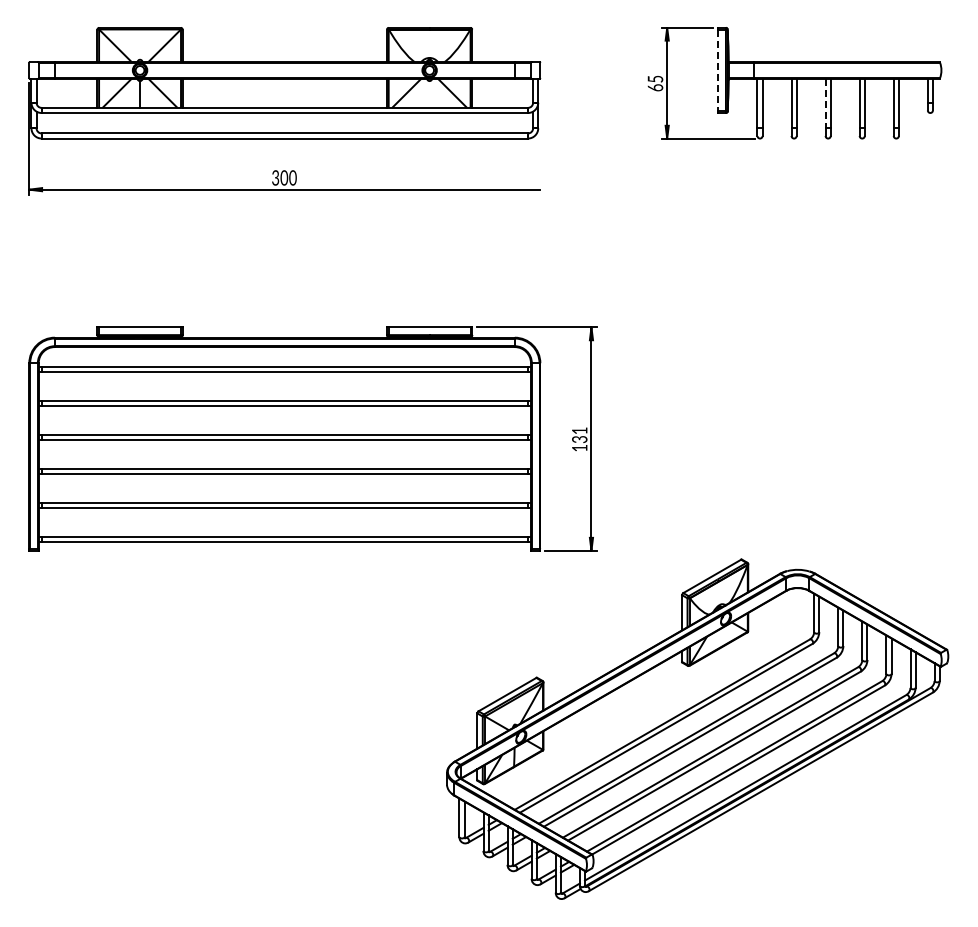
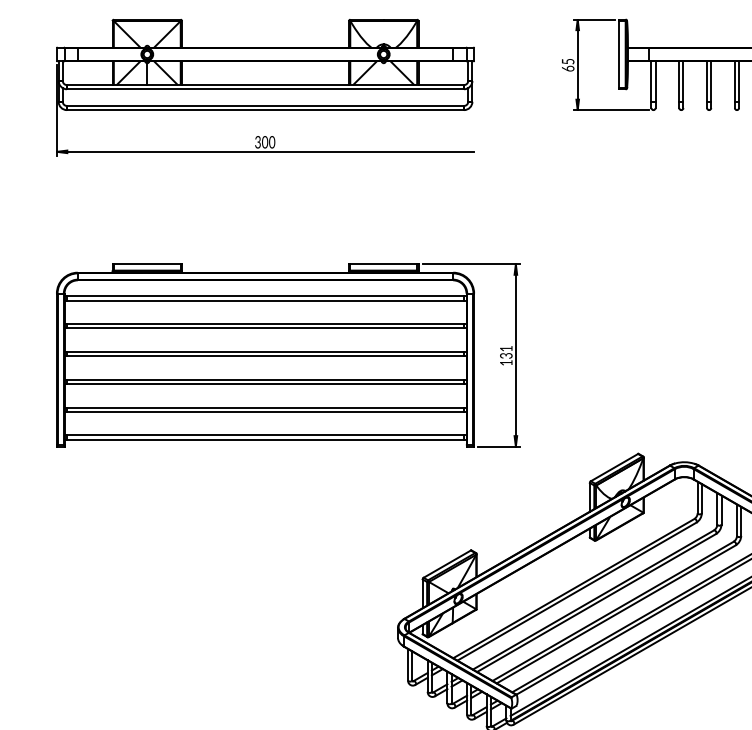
line: (718, 70) -> (619, 54), dashed -> solid
line: (825, 103) -> (706, 81), dashed -> solid

